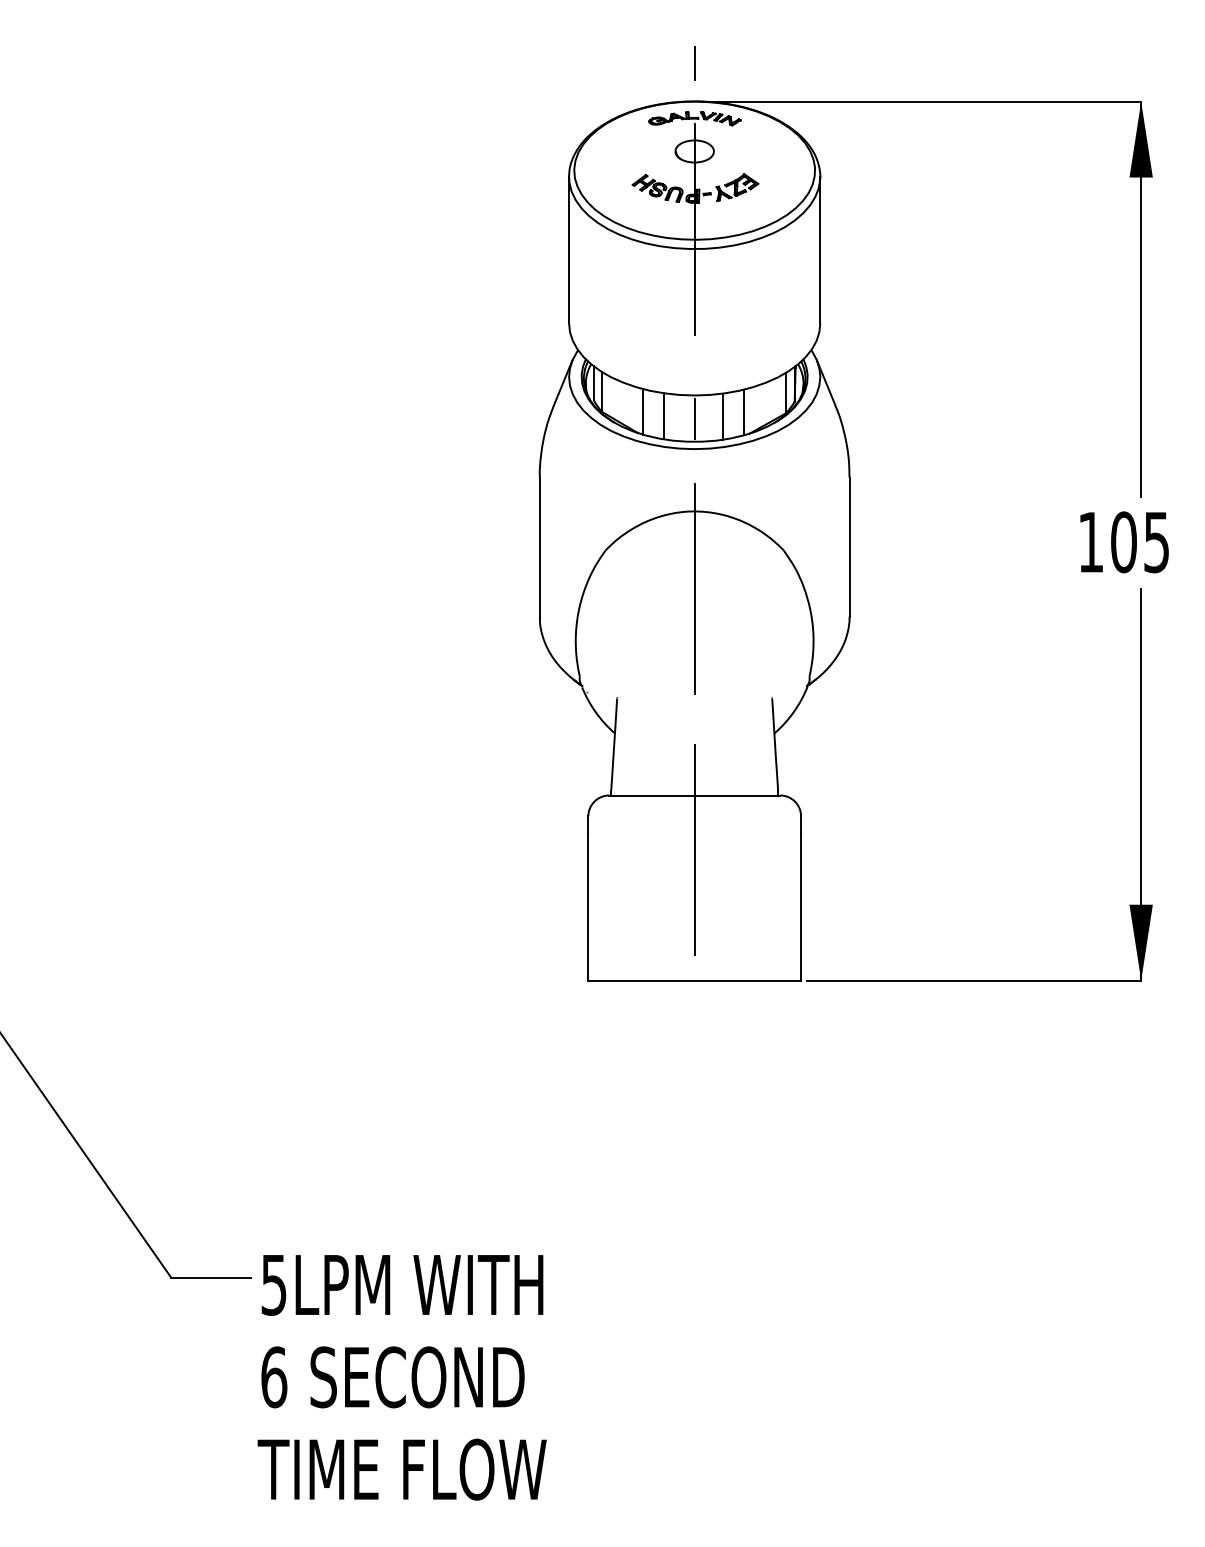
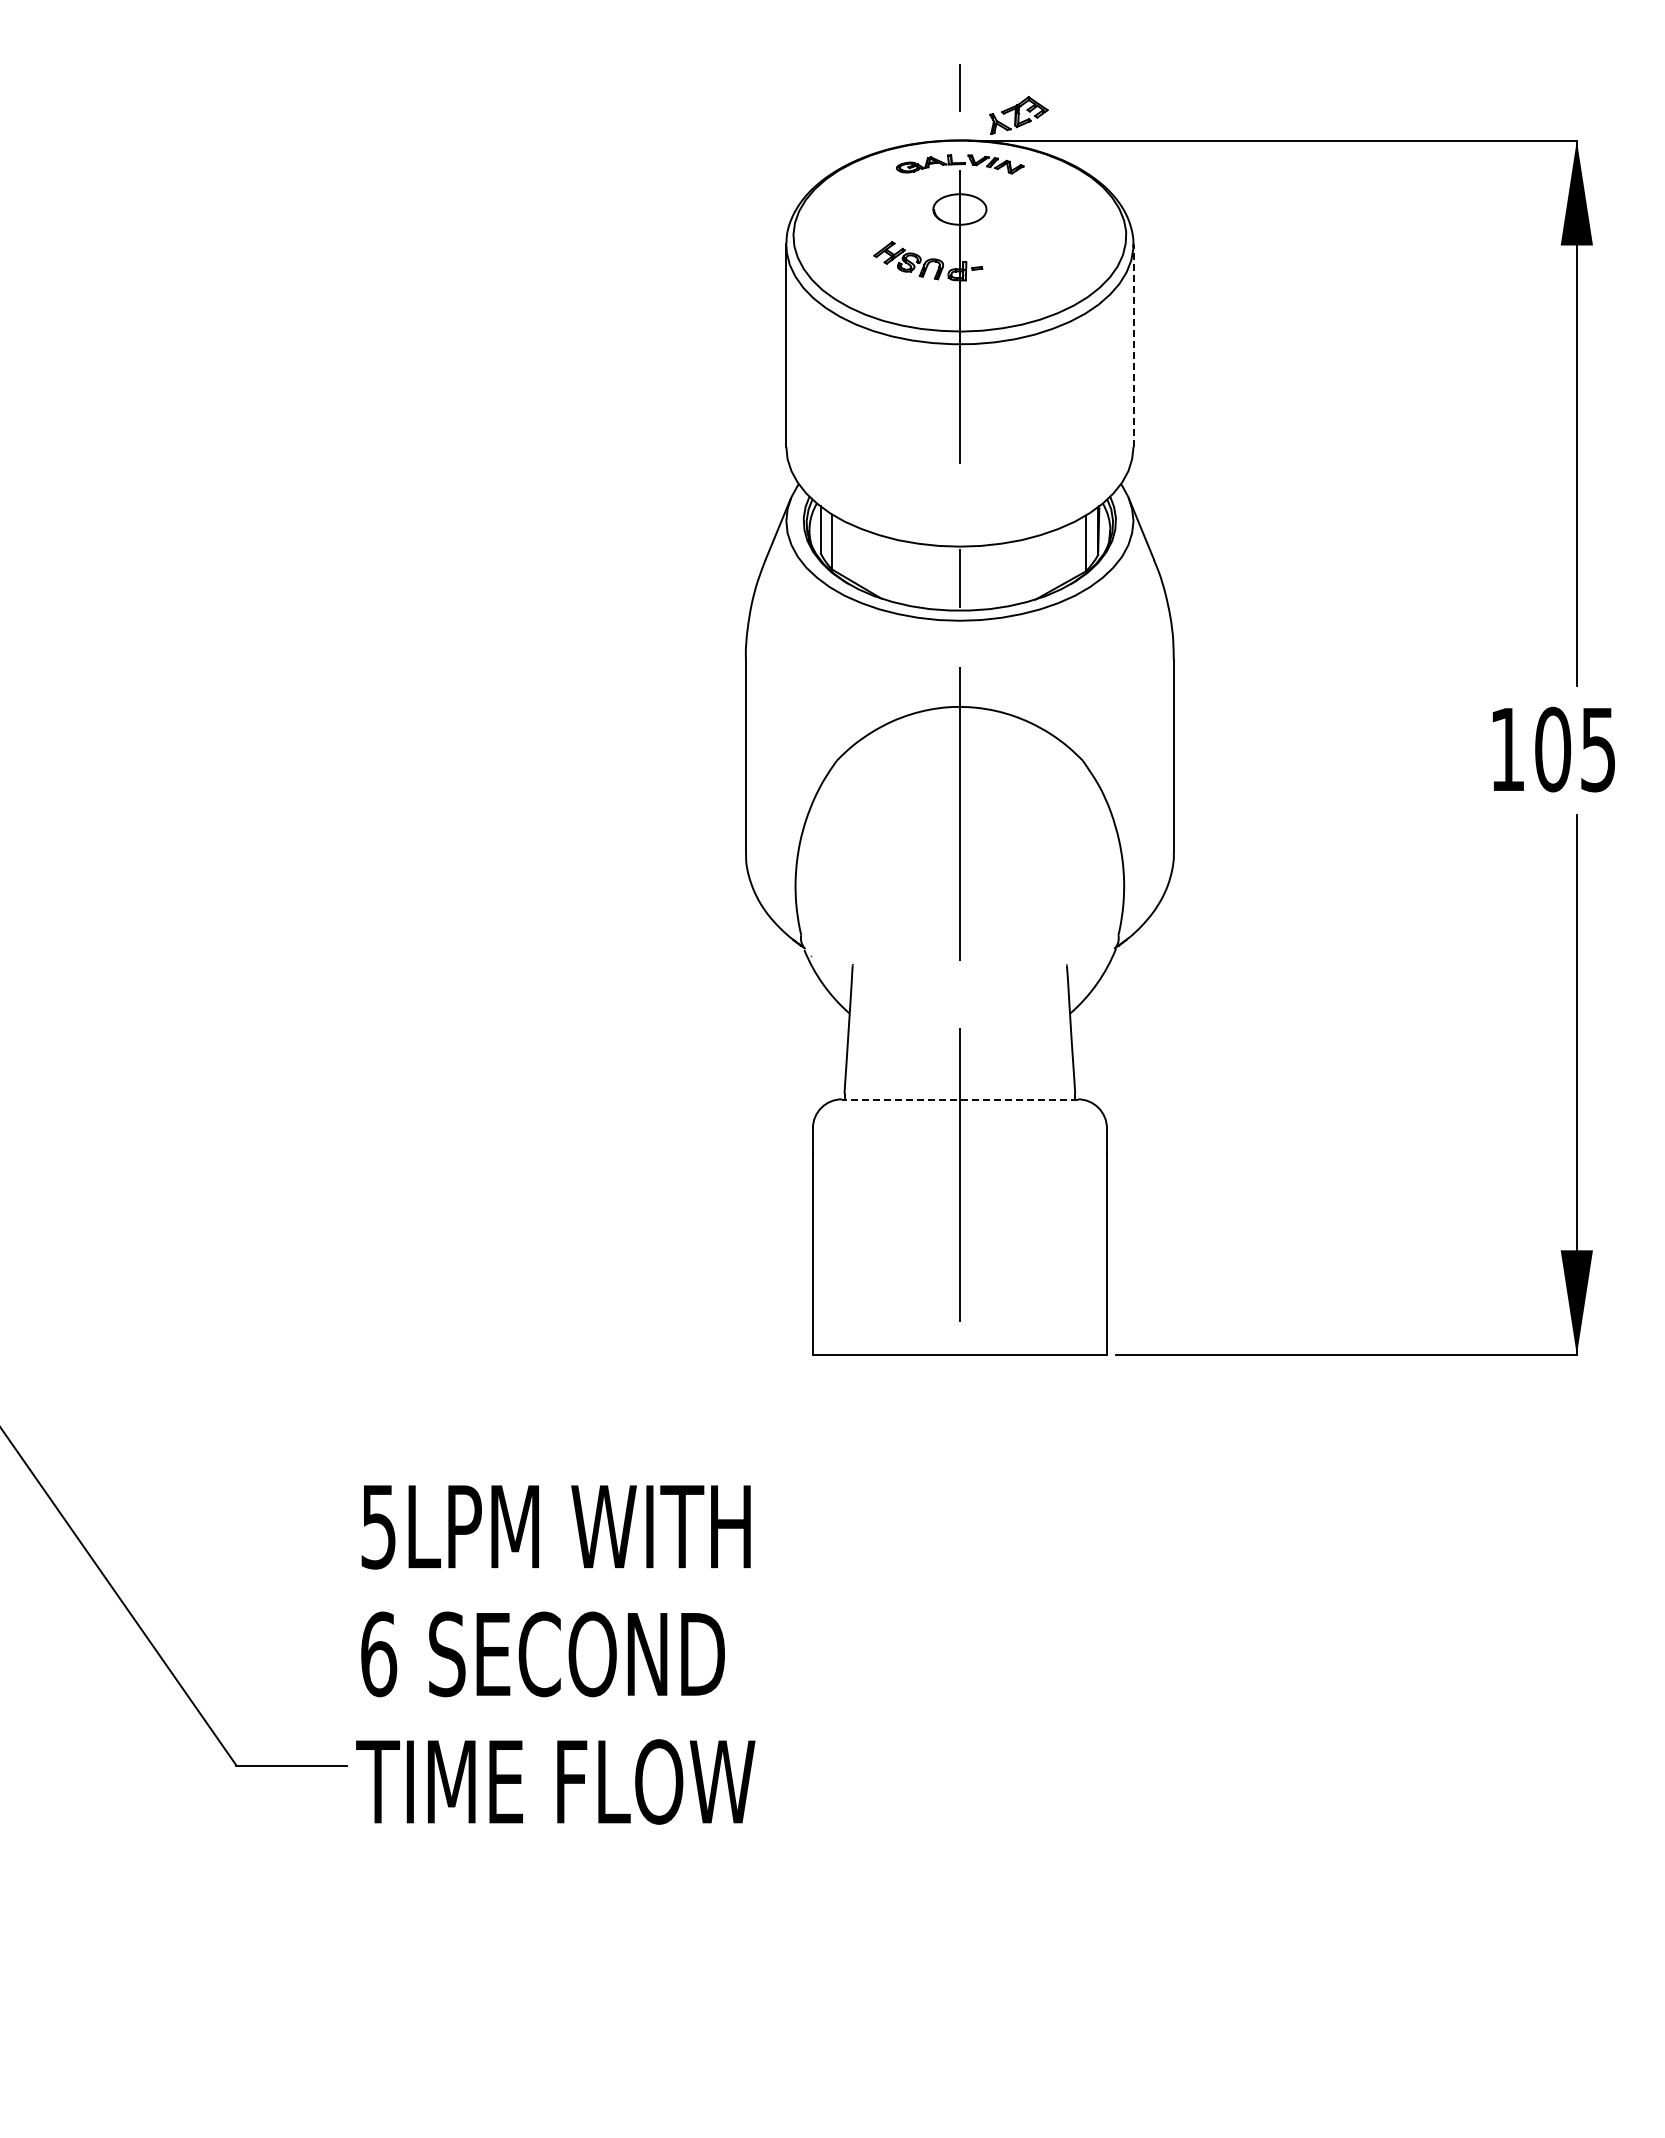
part: (737, 187) -> (1018, 115), moved
line: (820, 249) -> (1133, 345), solid -> dashed
line: (643, 411) -> (888, 568), removed
line: (743, 412) -> (1027, 569), removed
line: (664, 416) -> (917, 575), removed
line: (722, 416) -> (998, 575), removed
line: (694, 795) -> (959, 1099), solid -> dashed
text: (402, 1377) -> (555, 1654), moved

